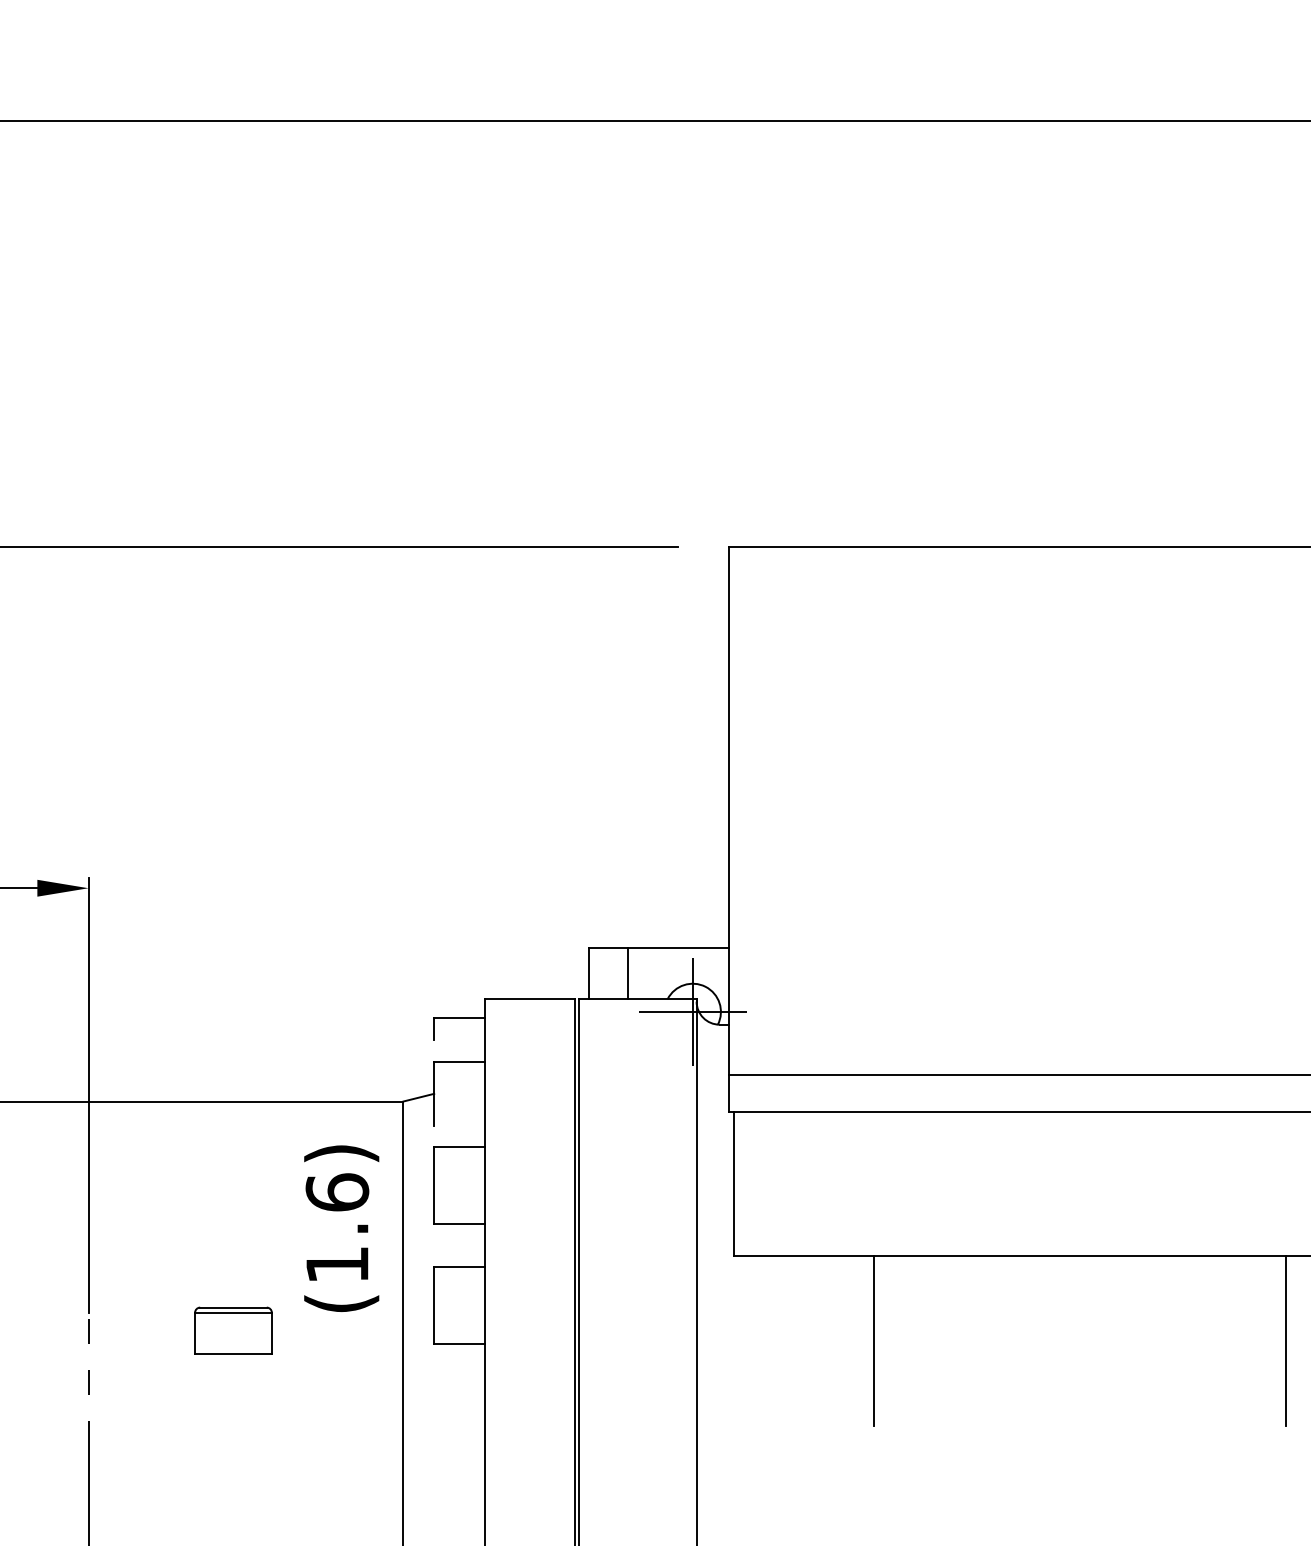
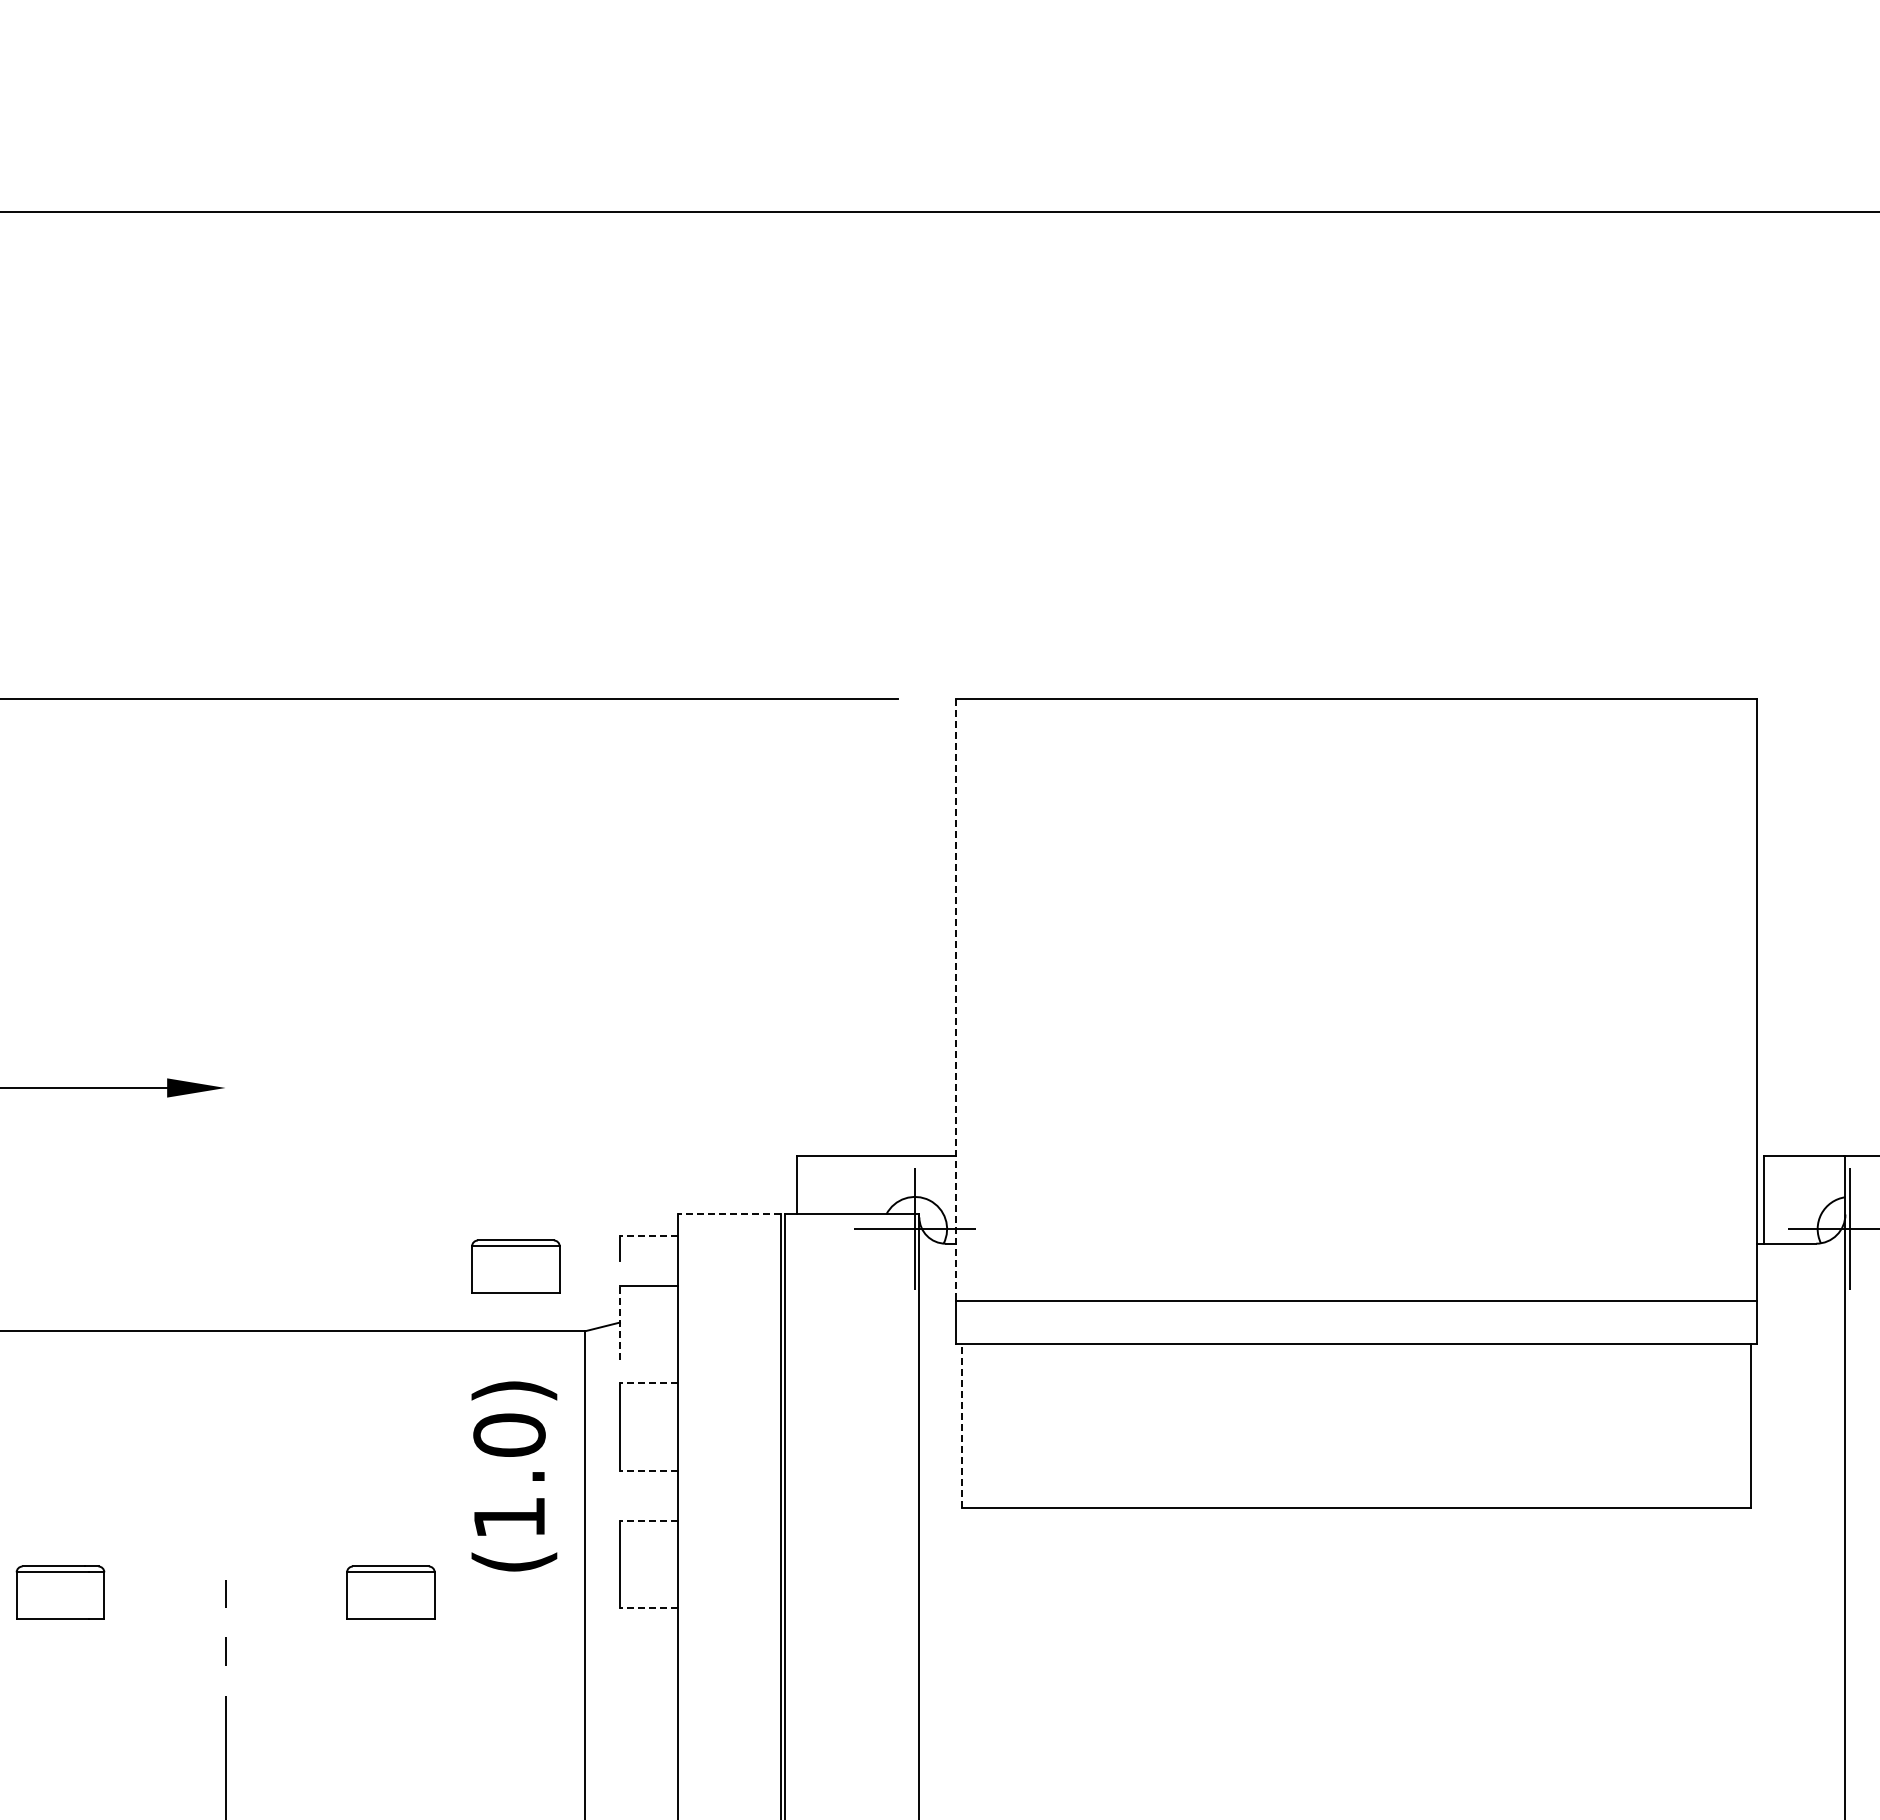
line: (729, 810) -> (956, 999), solid -> dashed
line: (627, 973) -> (840, 1185), removed
line: (530, 999) -> (729, 1214), solid -> dashed
line: (459, 1017) -> (648, 1235), solid -> dashed
part: (342, 1044) -> (515, 1266), added
line: (433, 1093) -> (619, 1322), solid -> dashed
line: (88, 1095) -> (225, 1324), removed
line: (459, 1147) -> (648, 1383), solid -> dashed
line: (734, 1184) -> (962, 1425), solid -> dashed
text: (337, 1191) -> (509, 1434), (1.6) -> (1.0)
line: (459, 1223) -> (648, 1470), solid -> dashed
line: (459, 1267) -> (648, 1520), solid -> dashed
line: (873, 1340) -> (1121, 1604), removed
line: (1285, 1340) -> (1591, 1604), removed
line: (459, 1344) -> (648, 1608), solid -> dashed

